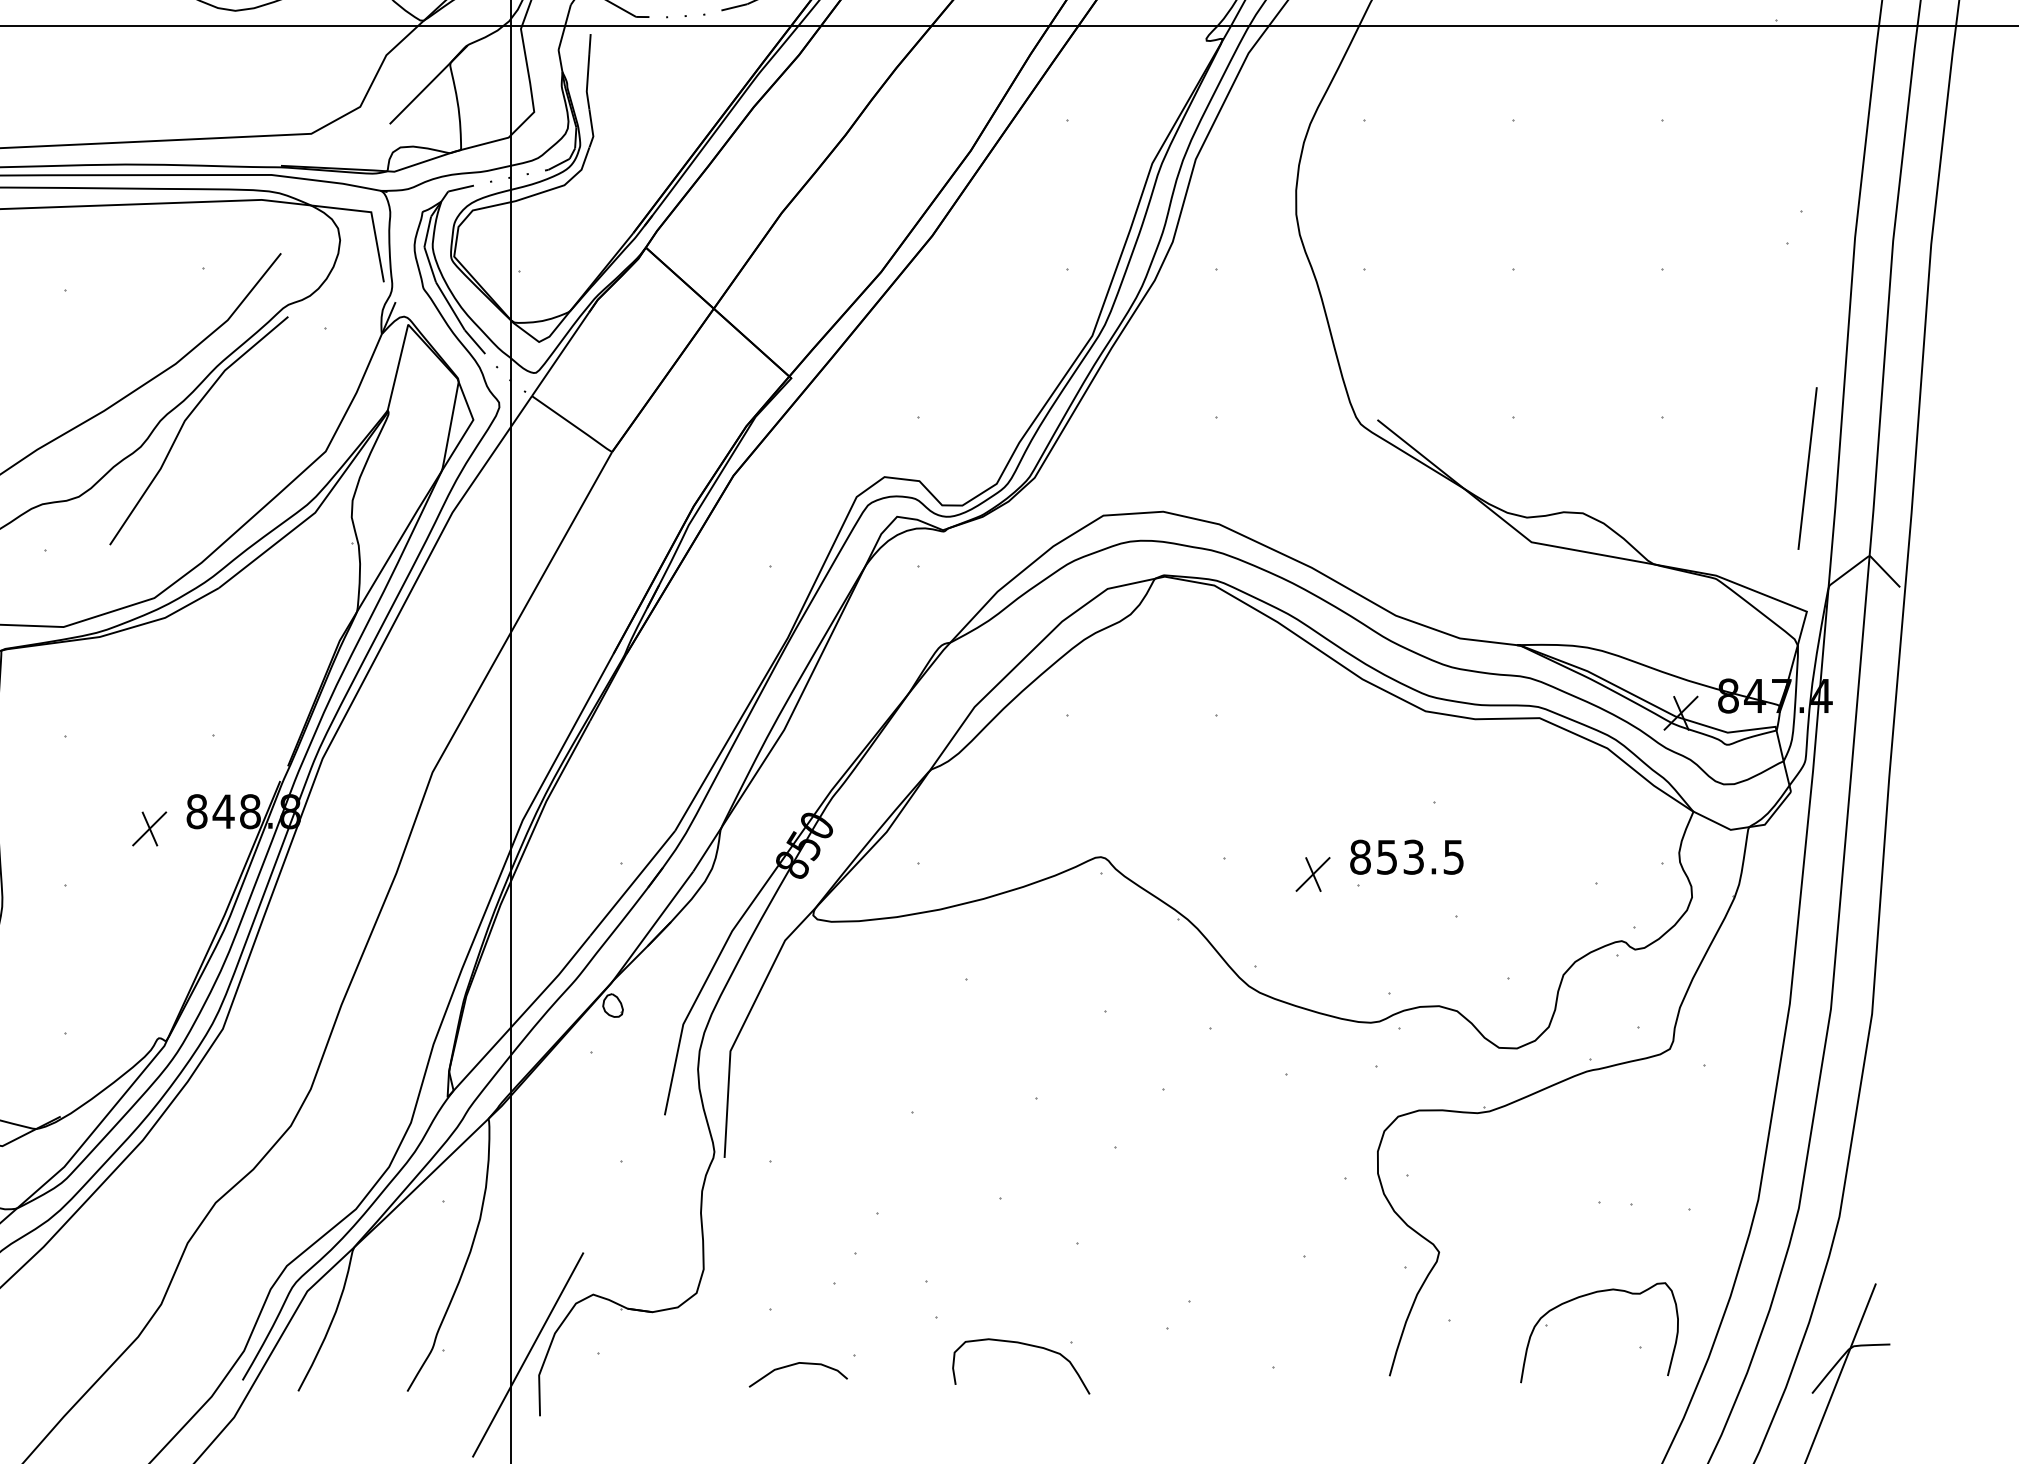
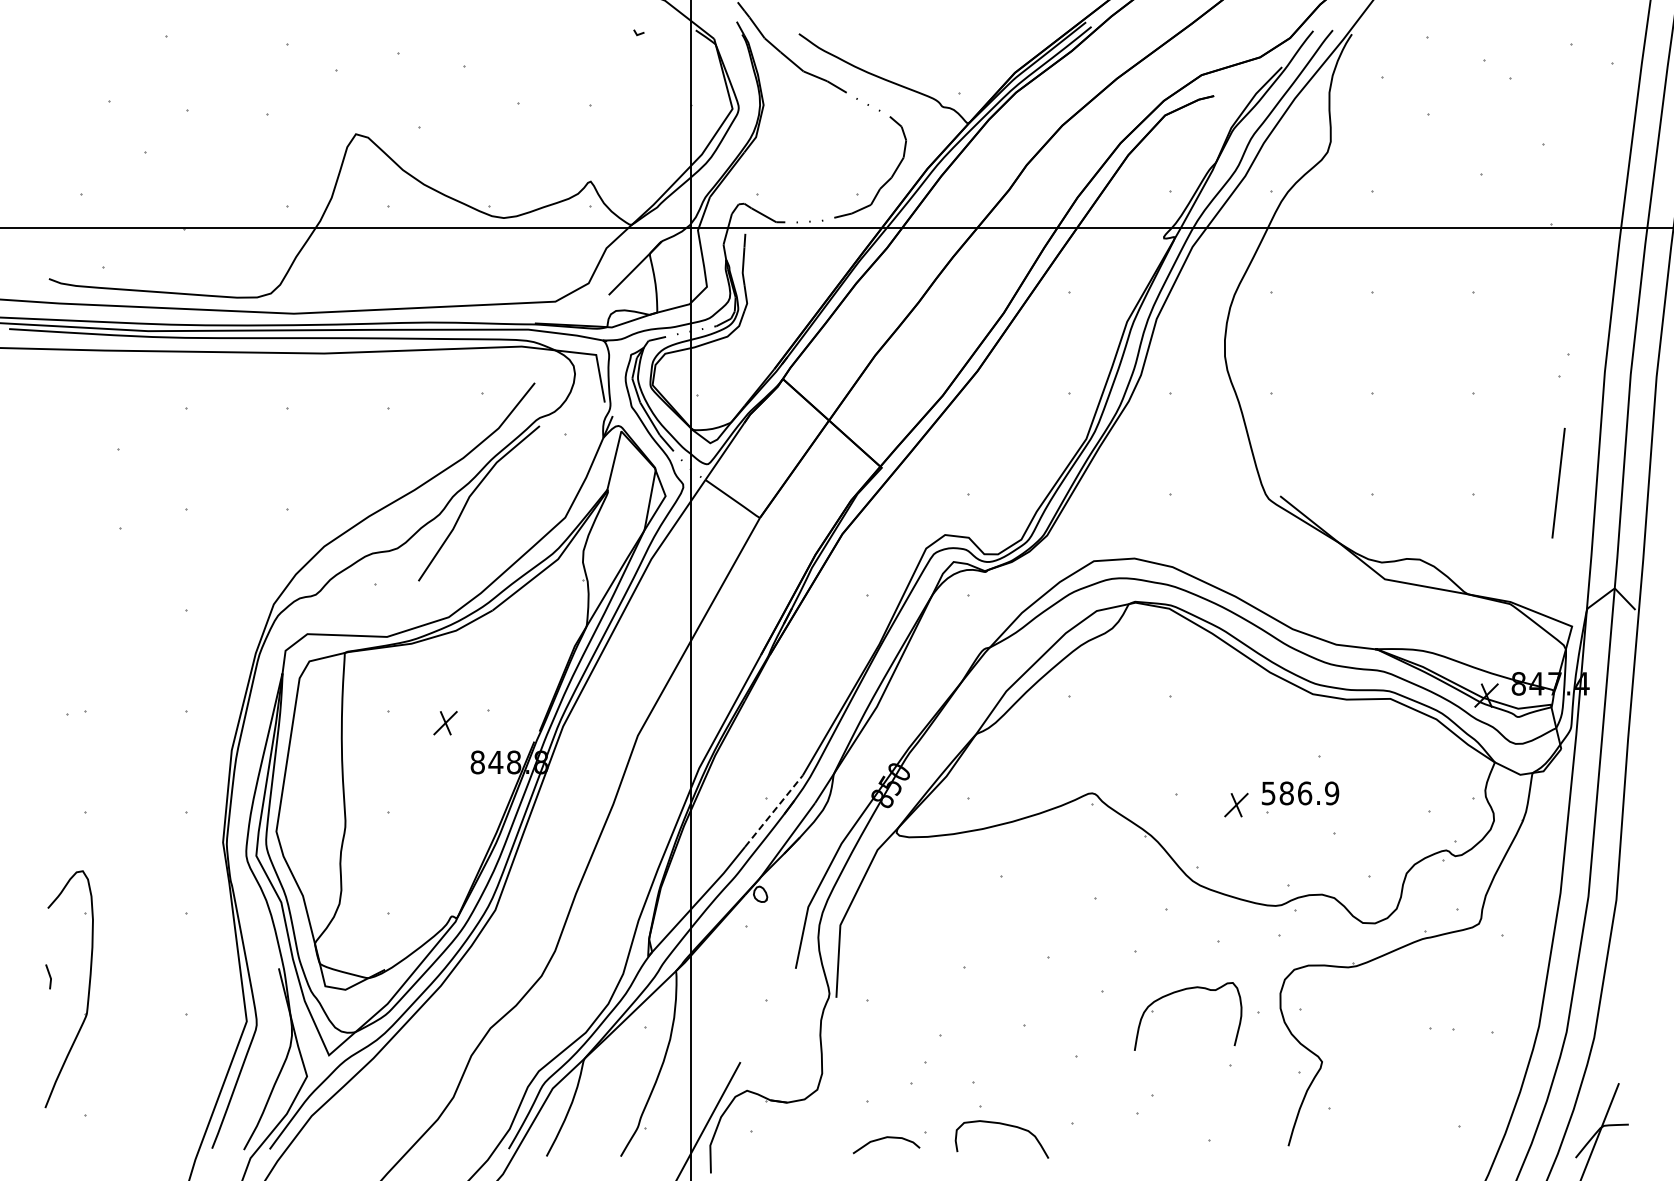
line: (1807, 467) -> (1558, 482), moved
part: (149, 829) -> (445, 723), moved
text: (1407, 857) -> (1300, 793), 853.5 -> 586.9
line: (632, 883) -> (773, 811), solid -> dashed
part: (1589, 1295) -> (1181, 991), moved
curve: (1024, 1345) -> (1004, 1125), moved

